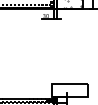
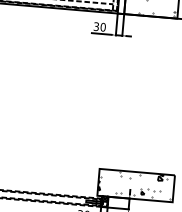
hatch: (68, 90) -> (133, 184), added

